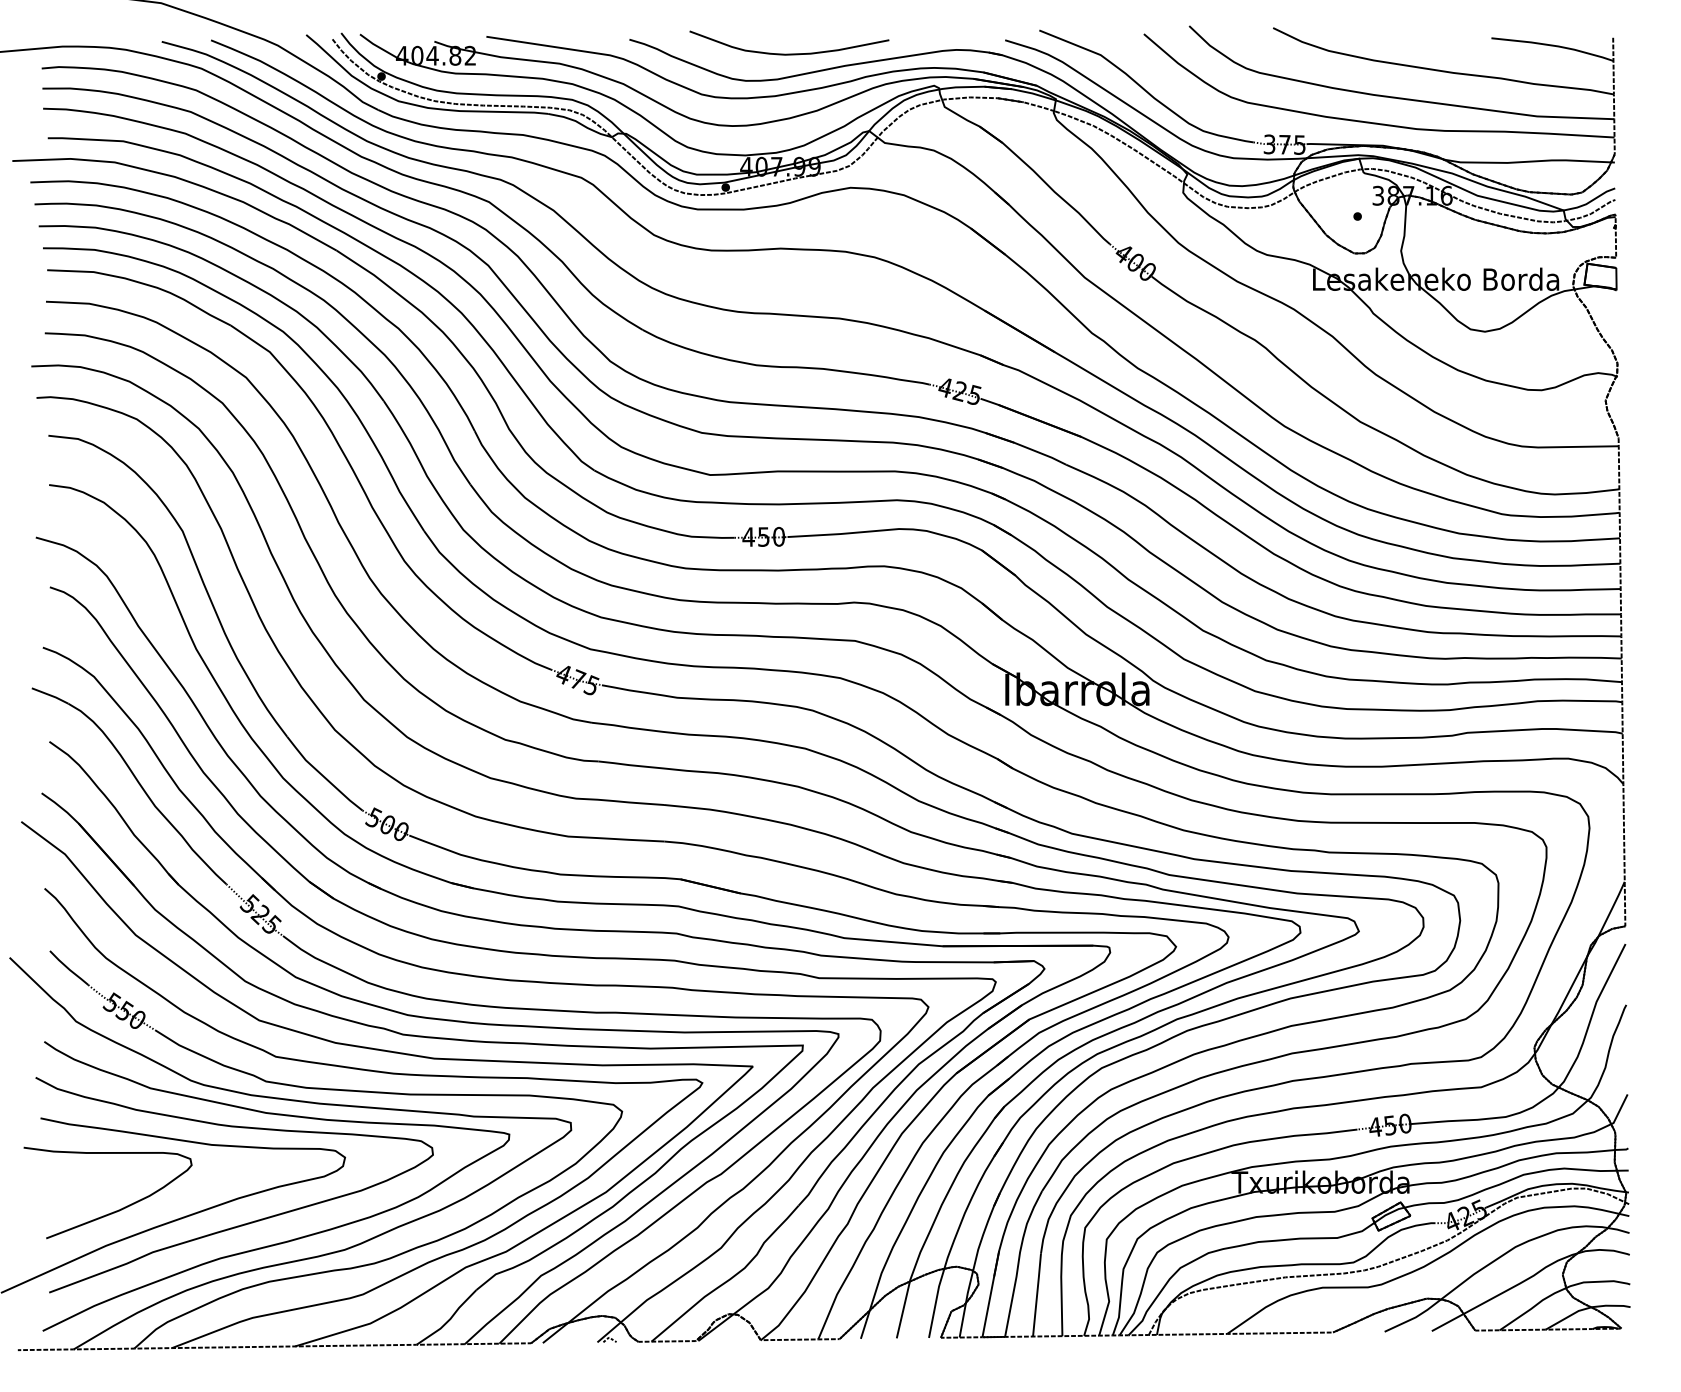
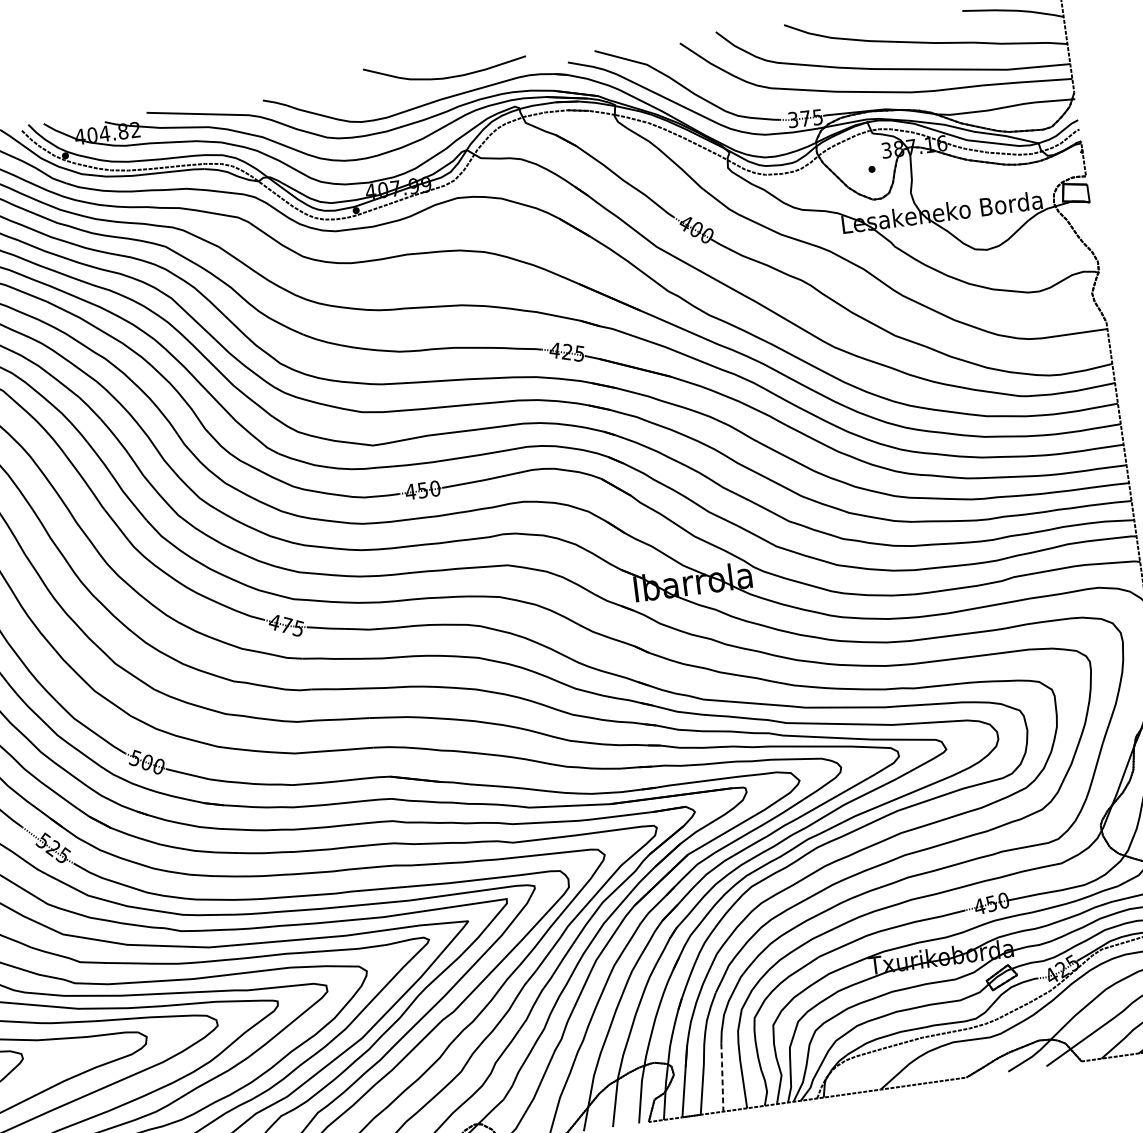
curve: (789, 53) -> (446, 77), moved
line: (1037, 1294) -> (722, 1077), solid -> dashed

